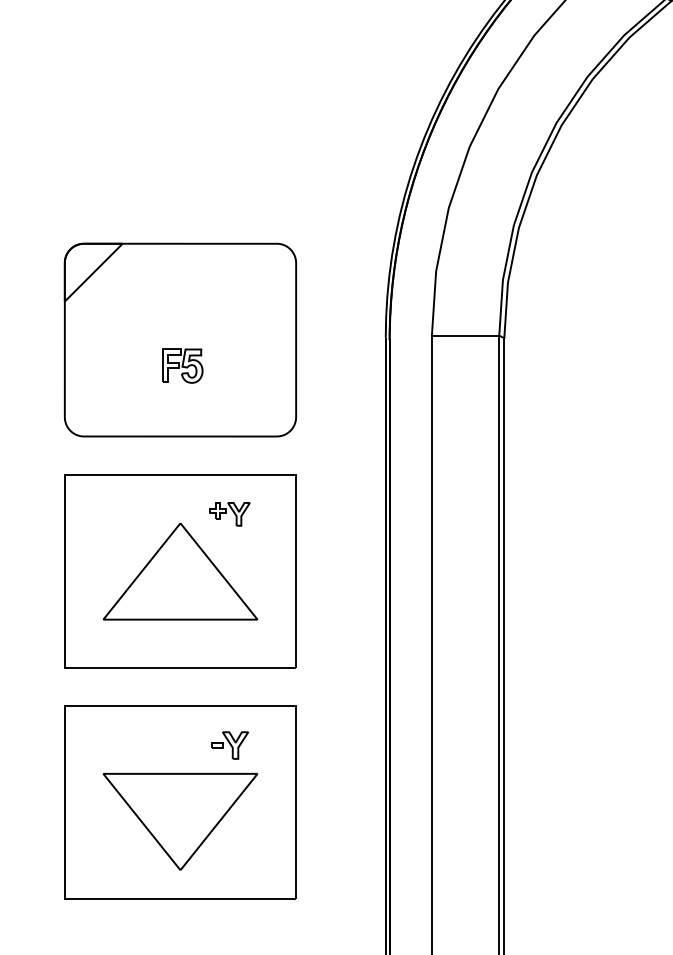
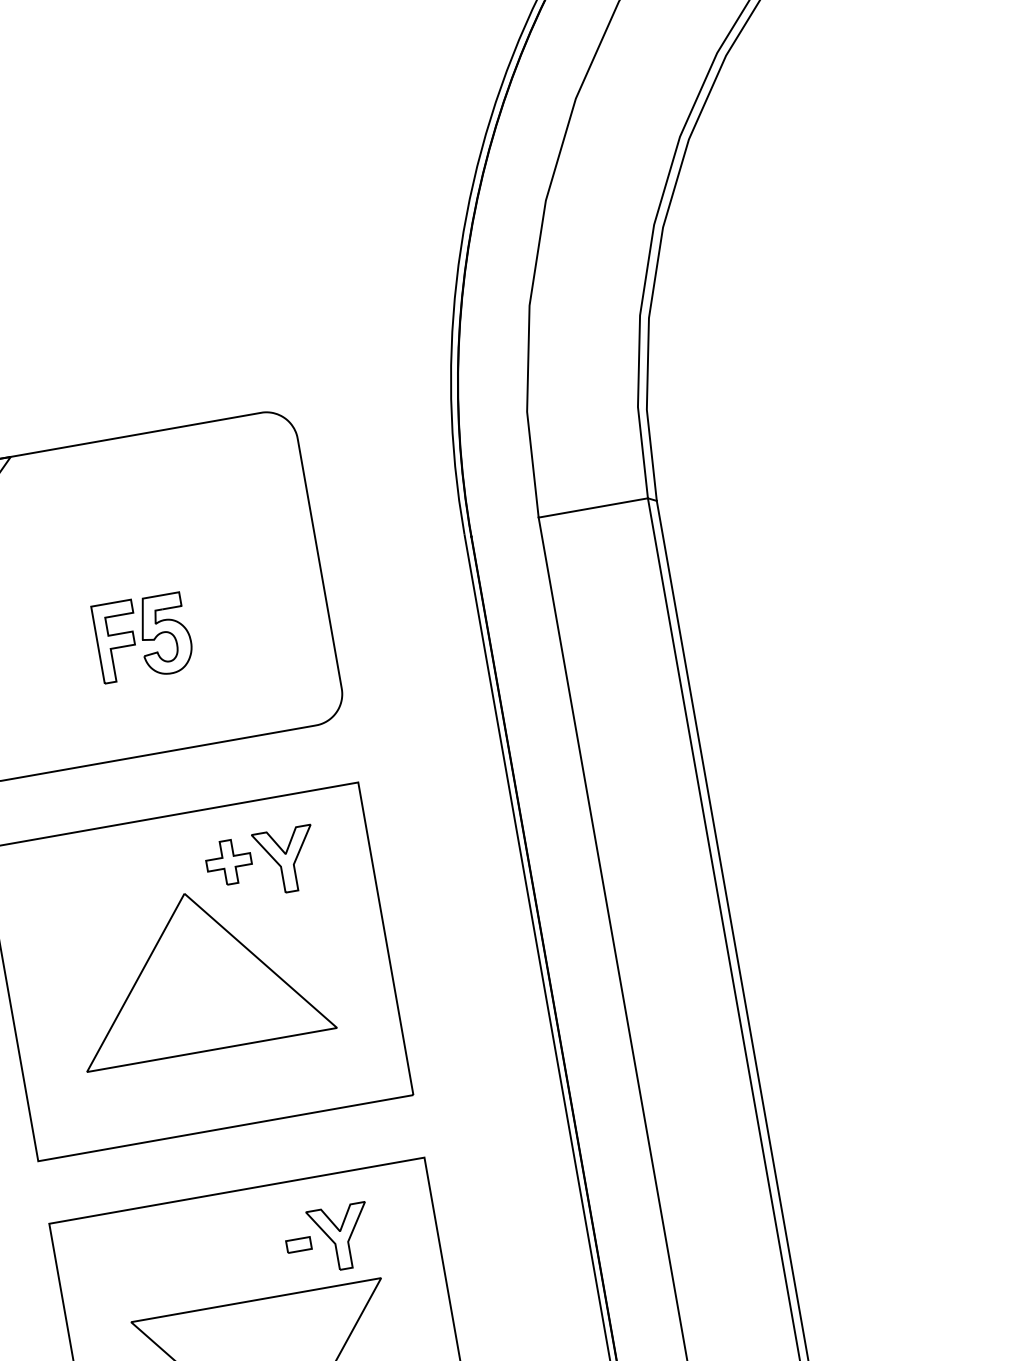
part: (182, 365) -> (142, 637), size x1.43
part: (229, 514) -> (261, 865), size x1.67
part: (230, 745) -> (329, 1239), size x1.43

